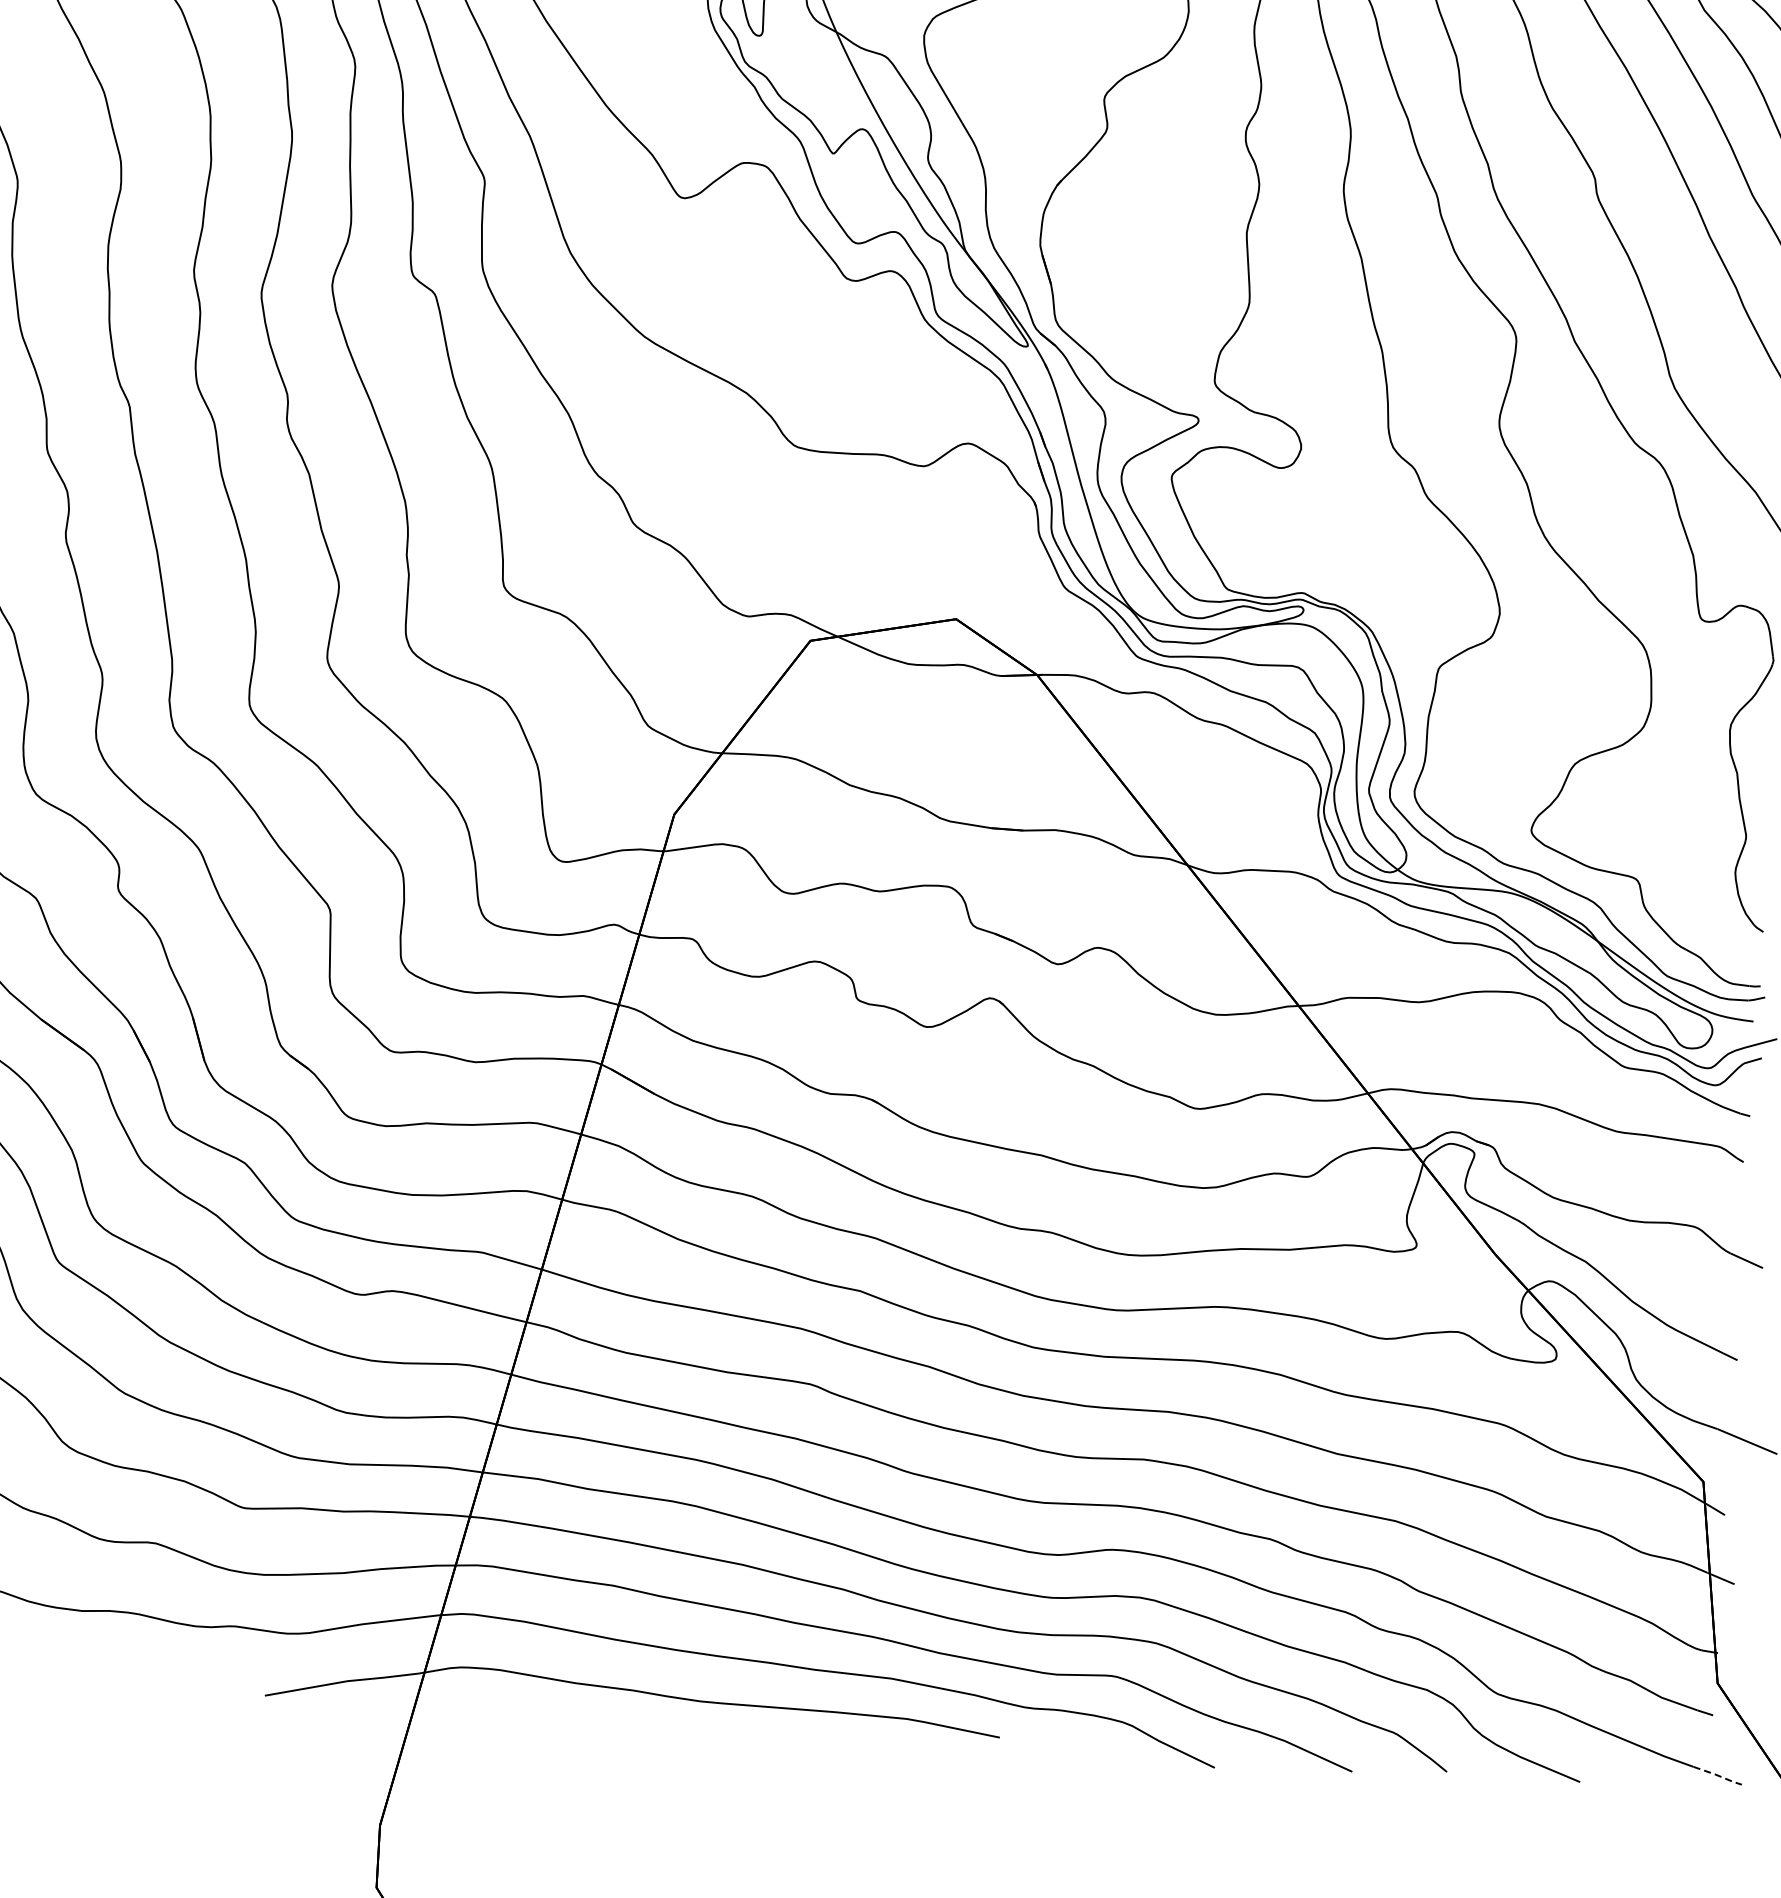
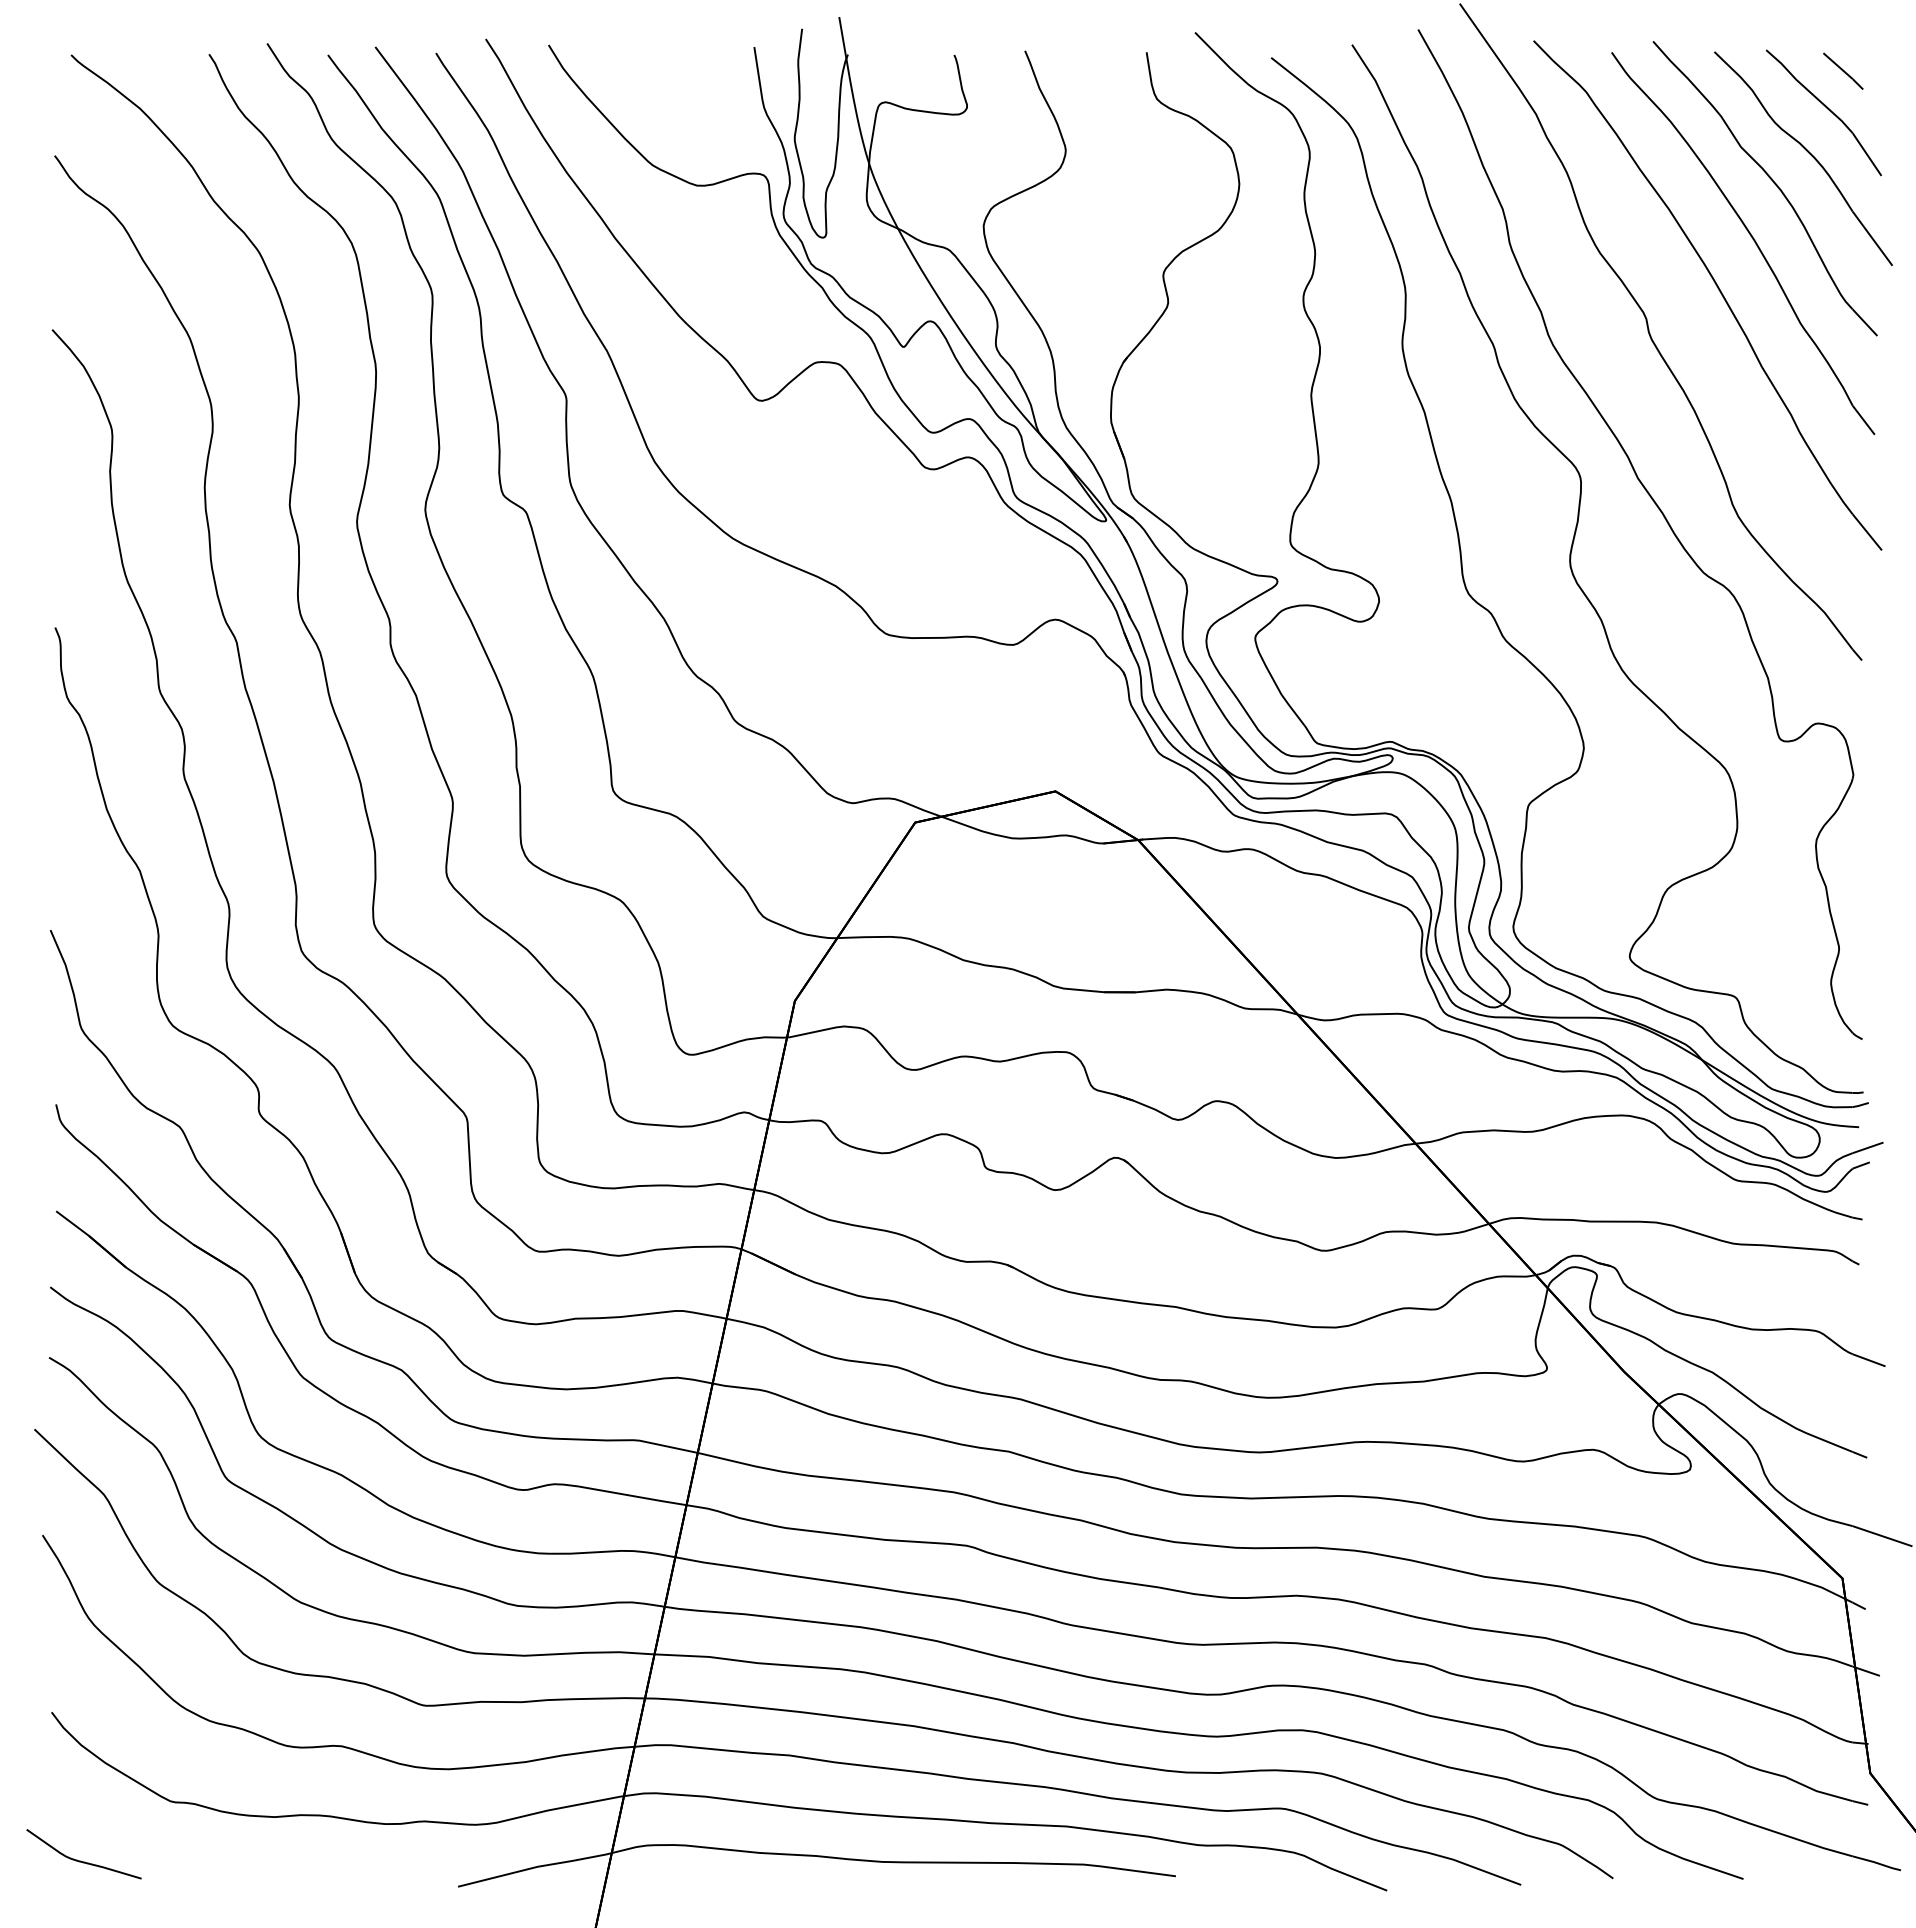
line: (1718, 1775) -> (1877, 1863), dashed -> solid

